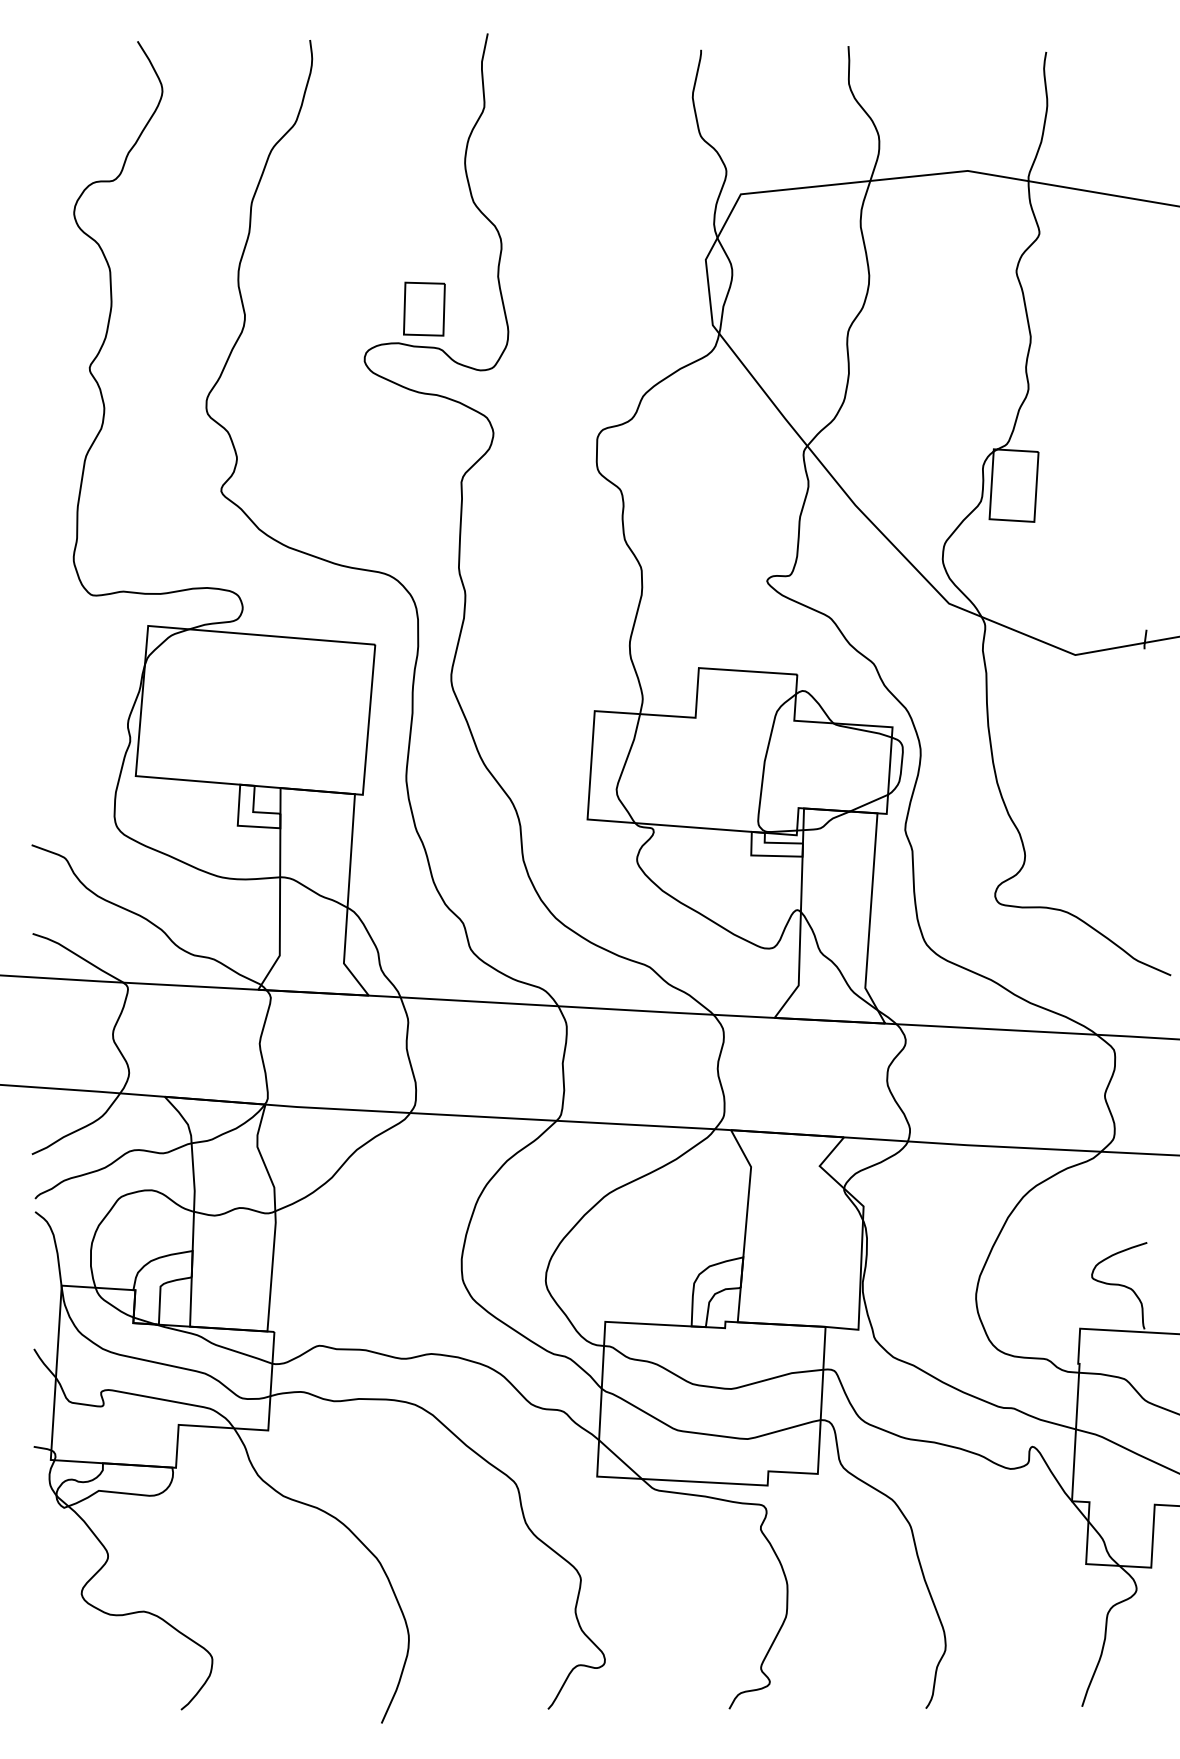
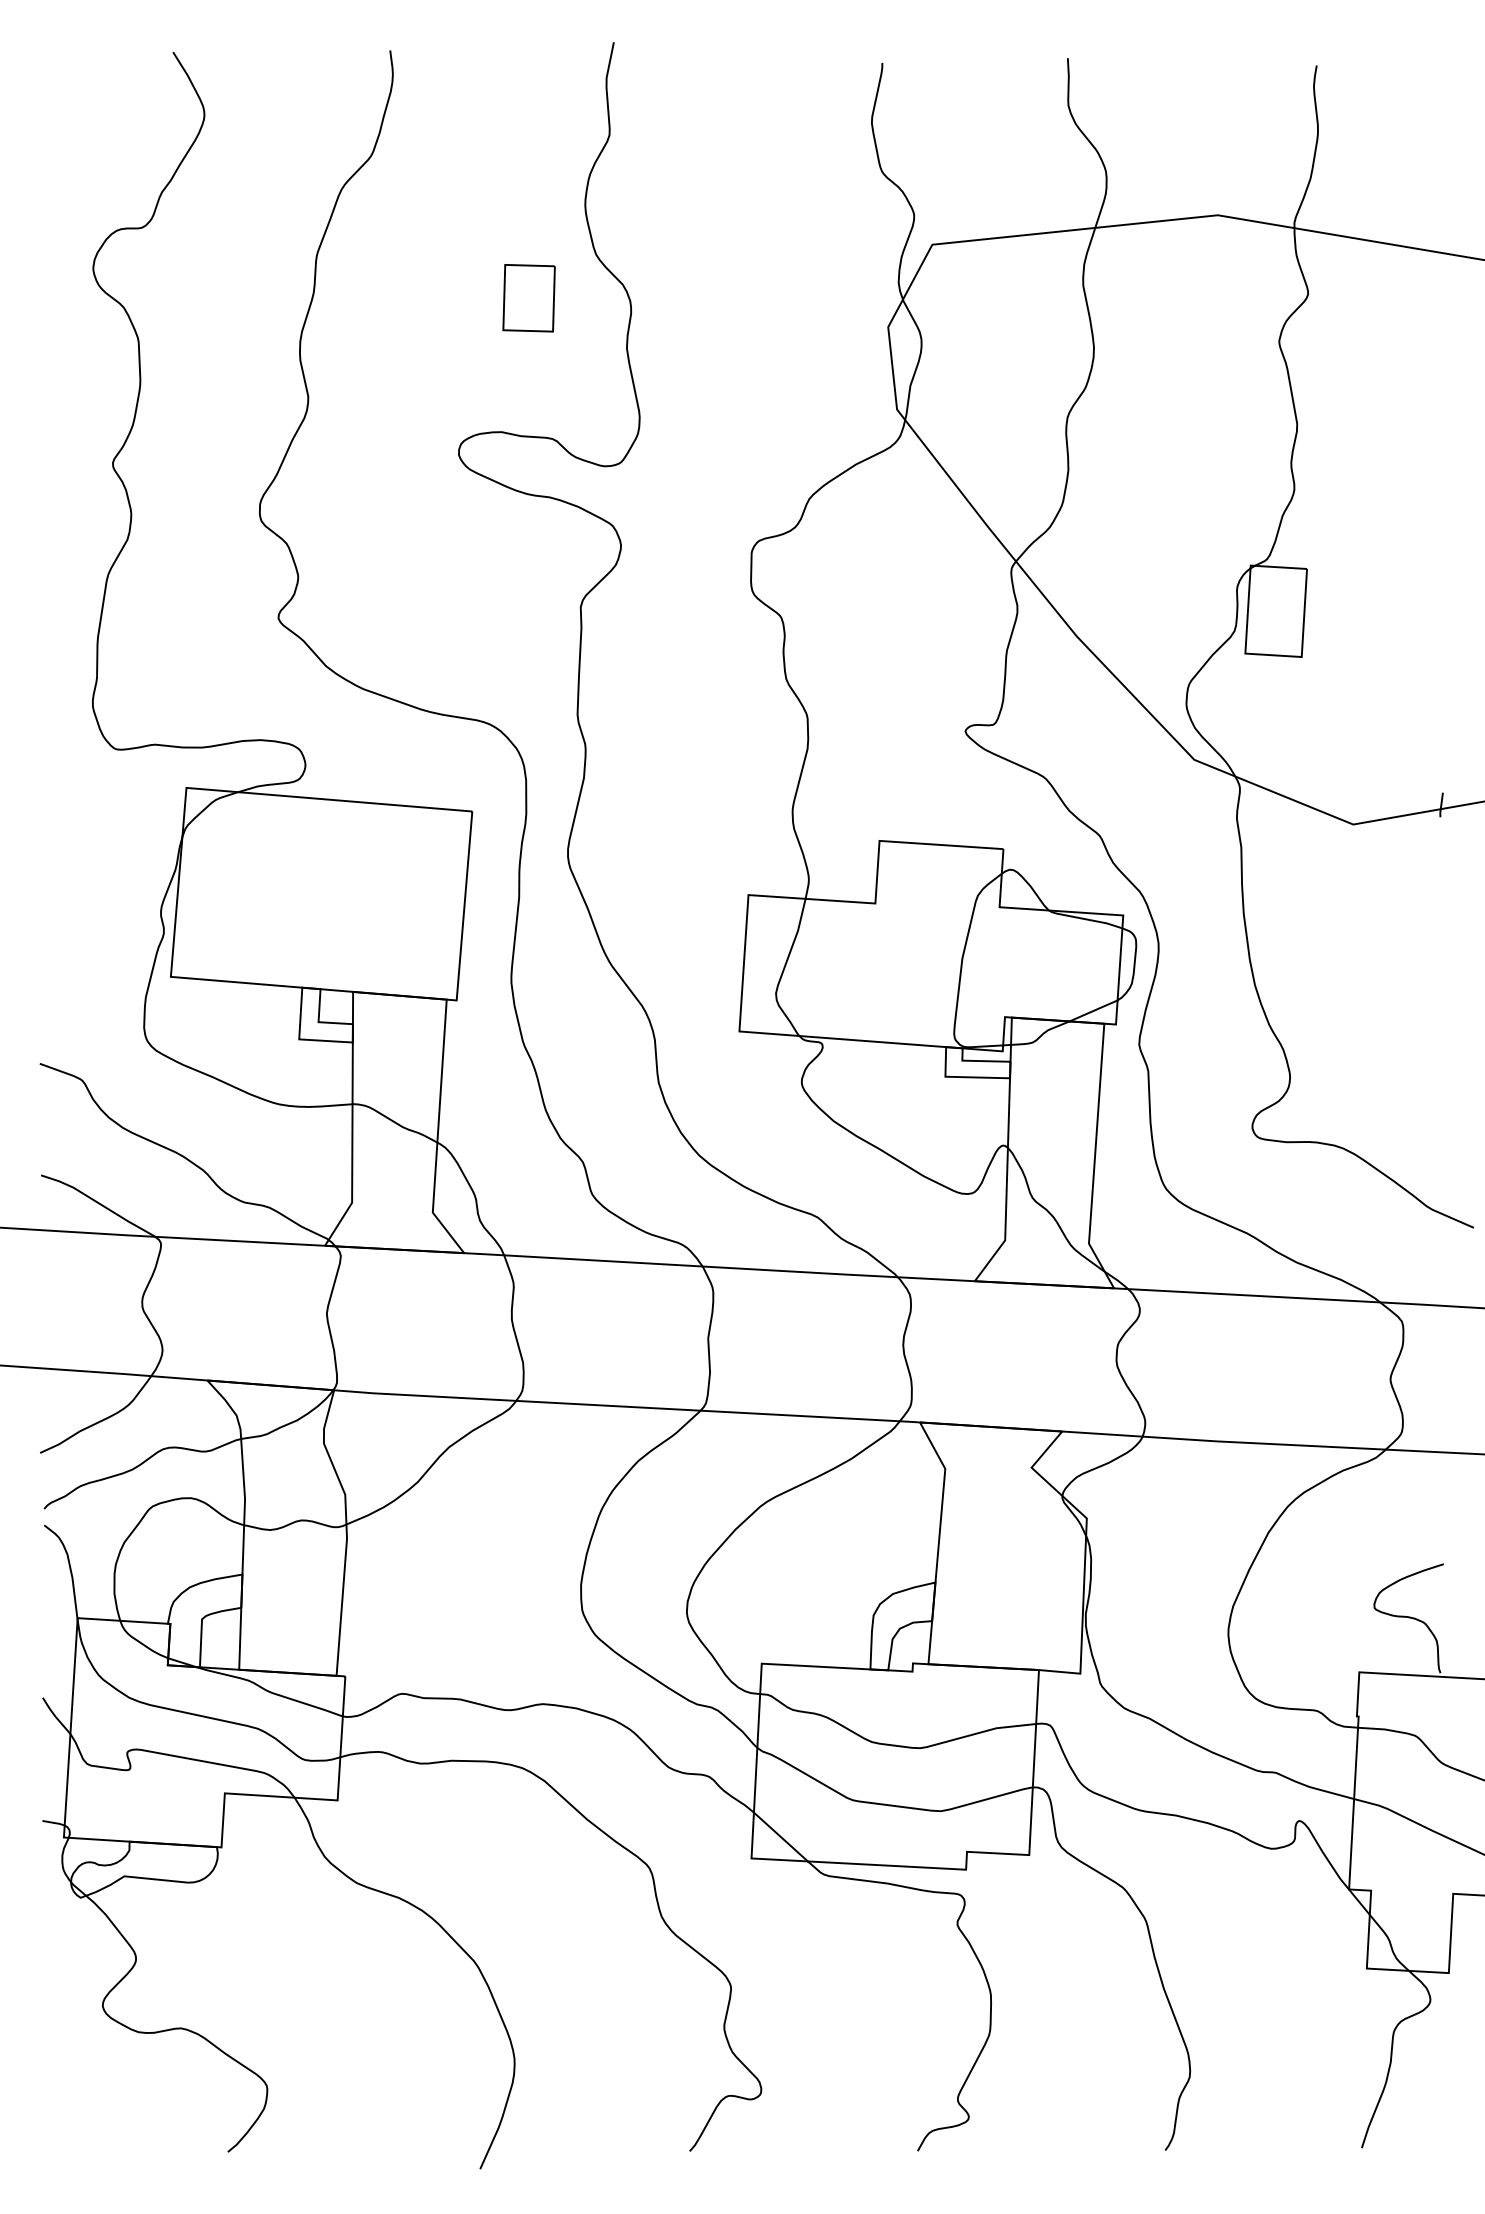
part: (423, 309) -> (528, 298), moved

